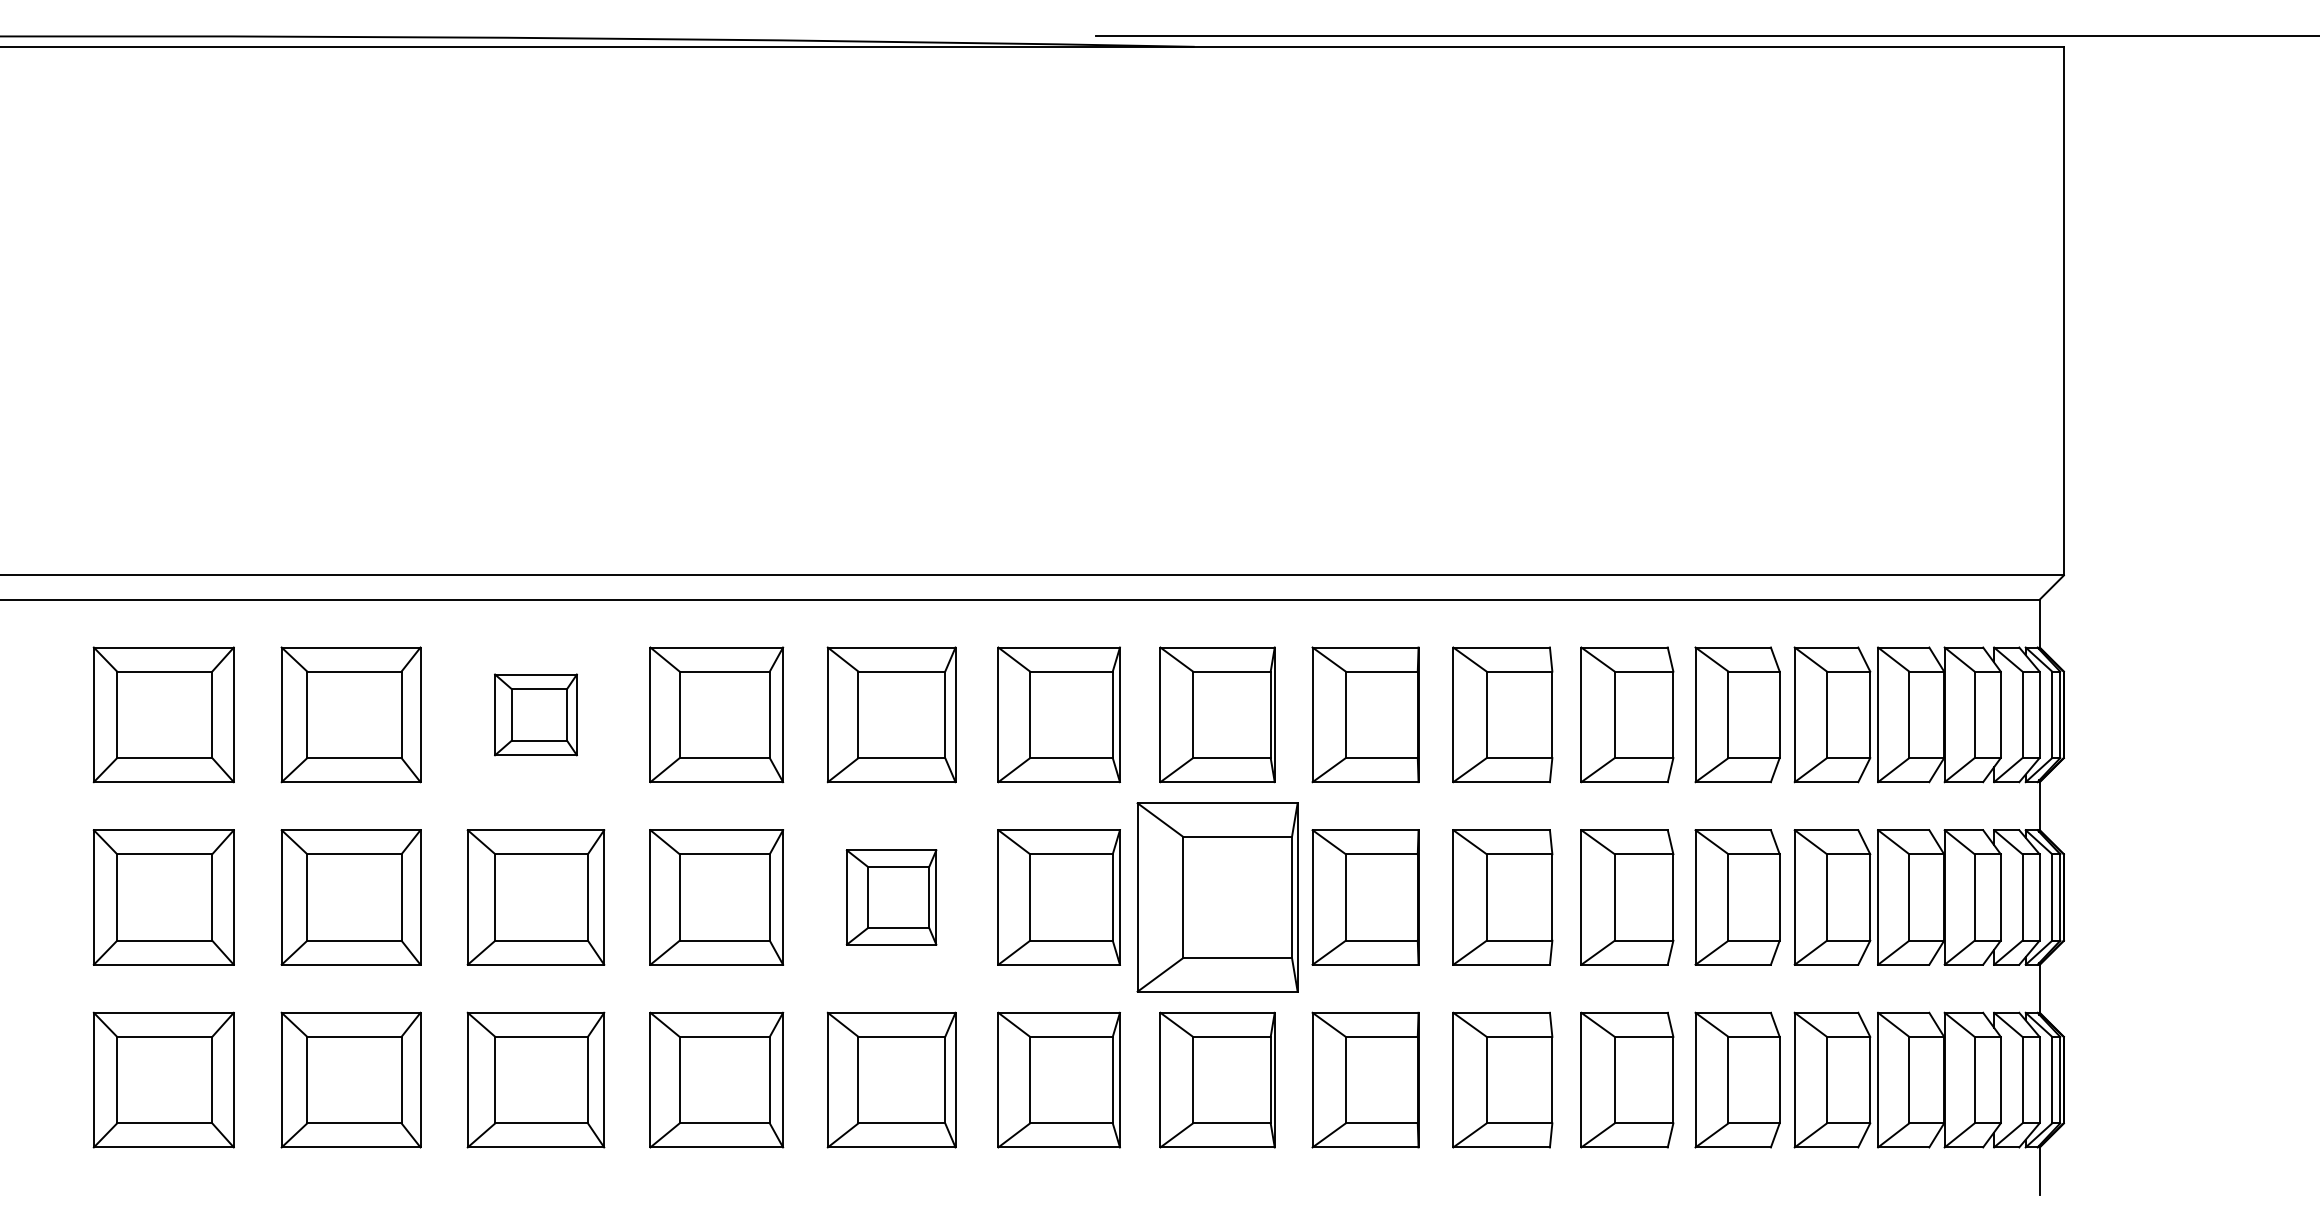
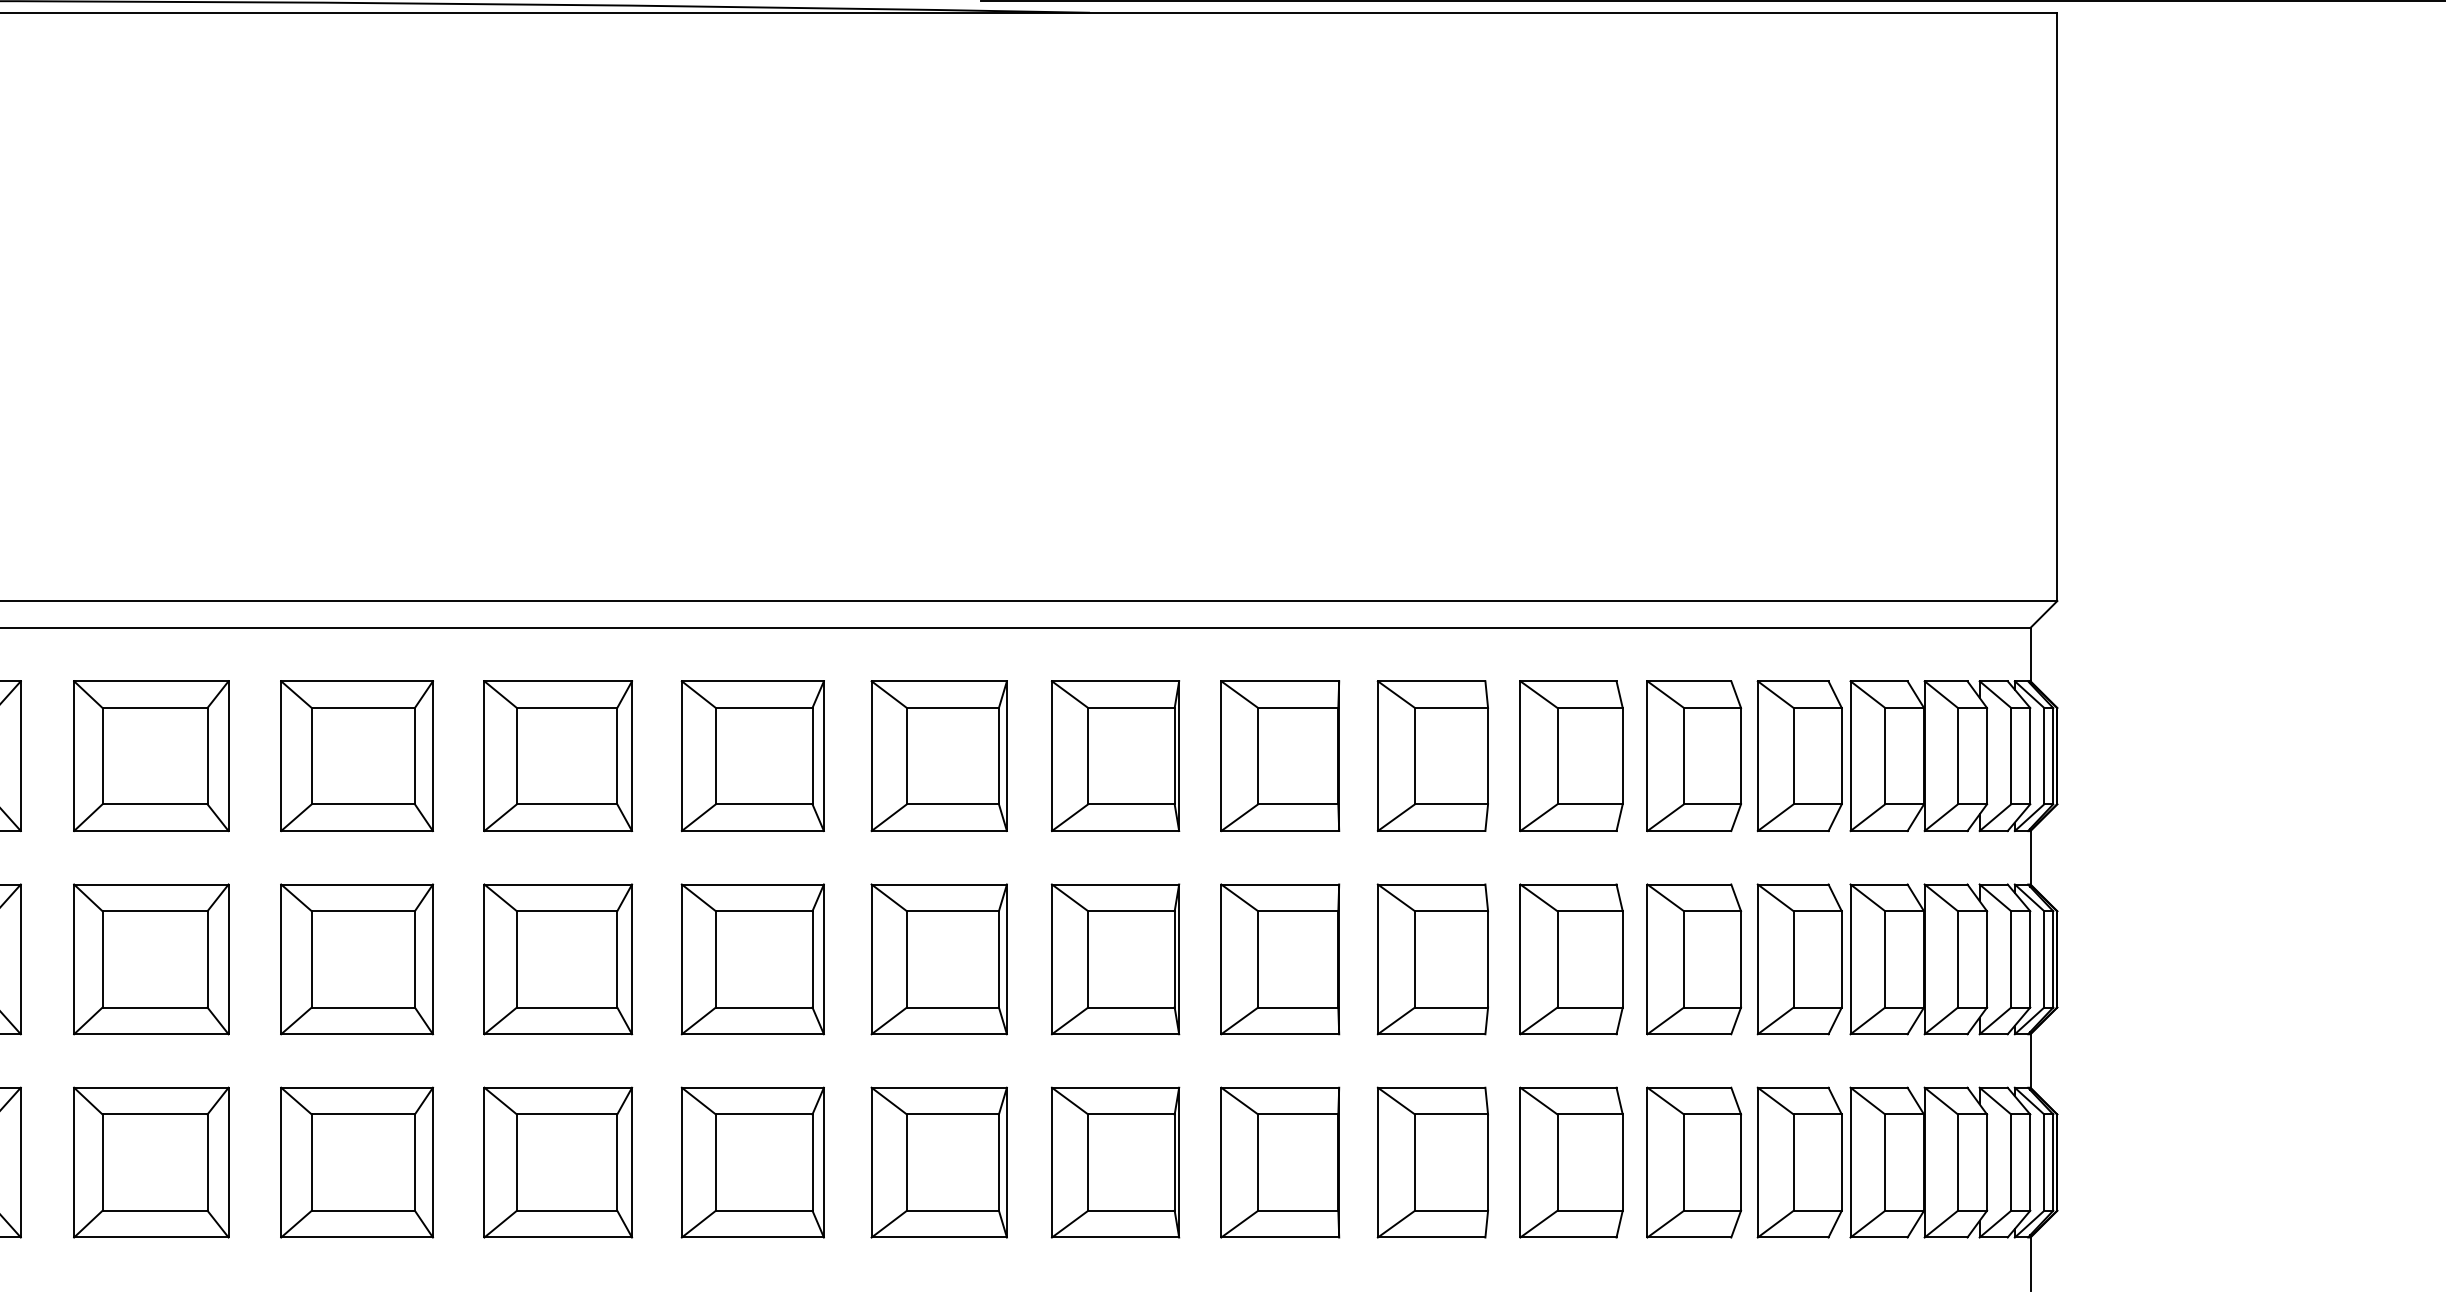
part: (535, 714) -> (356, 755), size x1.67
part: (891, 897) -> (752, 959), size x1.43
part: (1217, 897) -> (1115, 959), size x0.71

